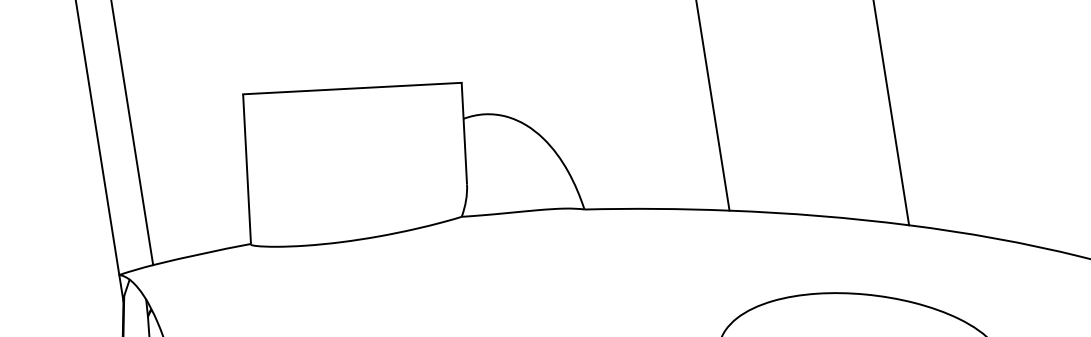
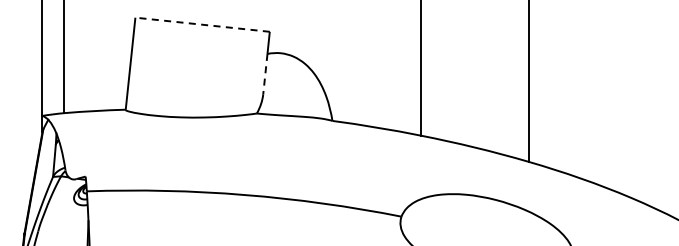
line: (352, 88) -> (202, 24), solid -> dashed
line: (465, 152) -> (265, 74), solid -> dashed

